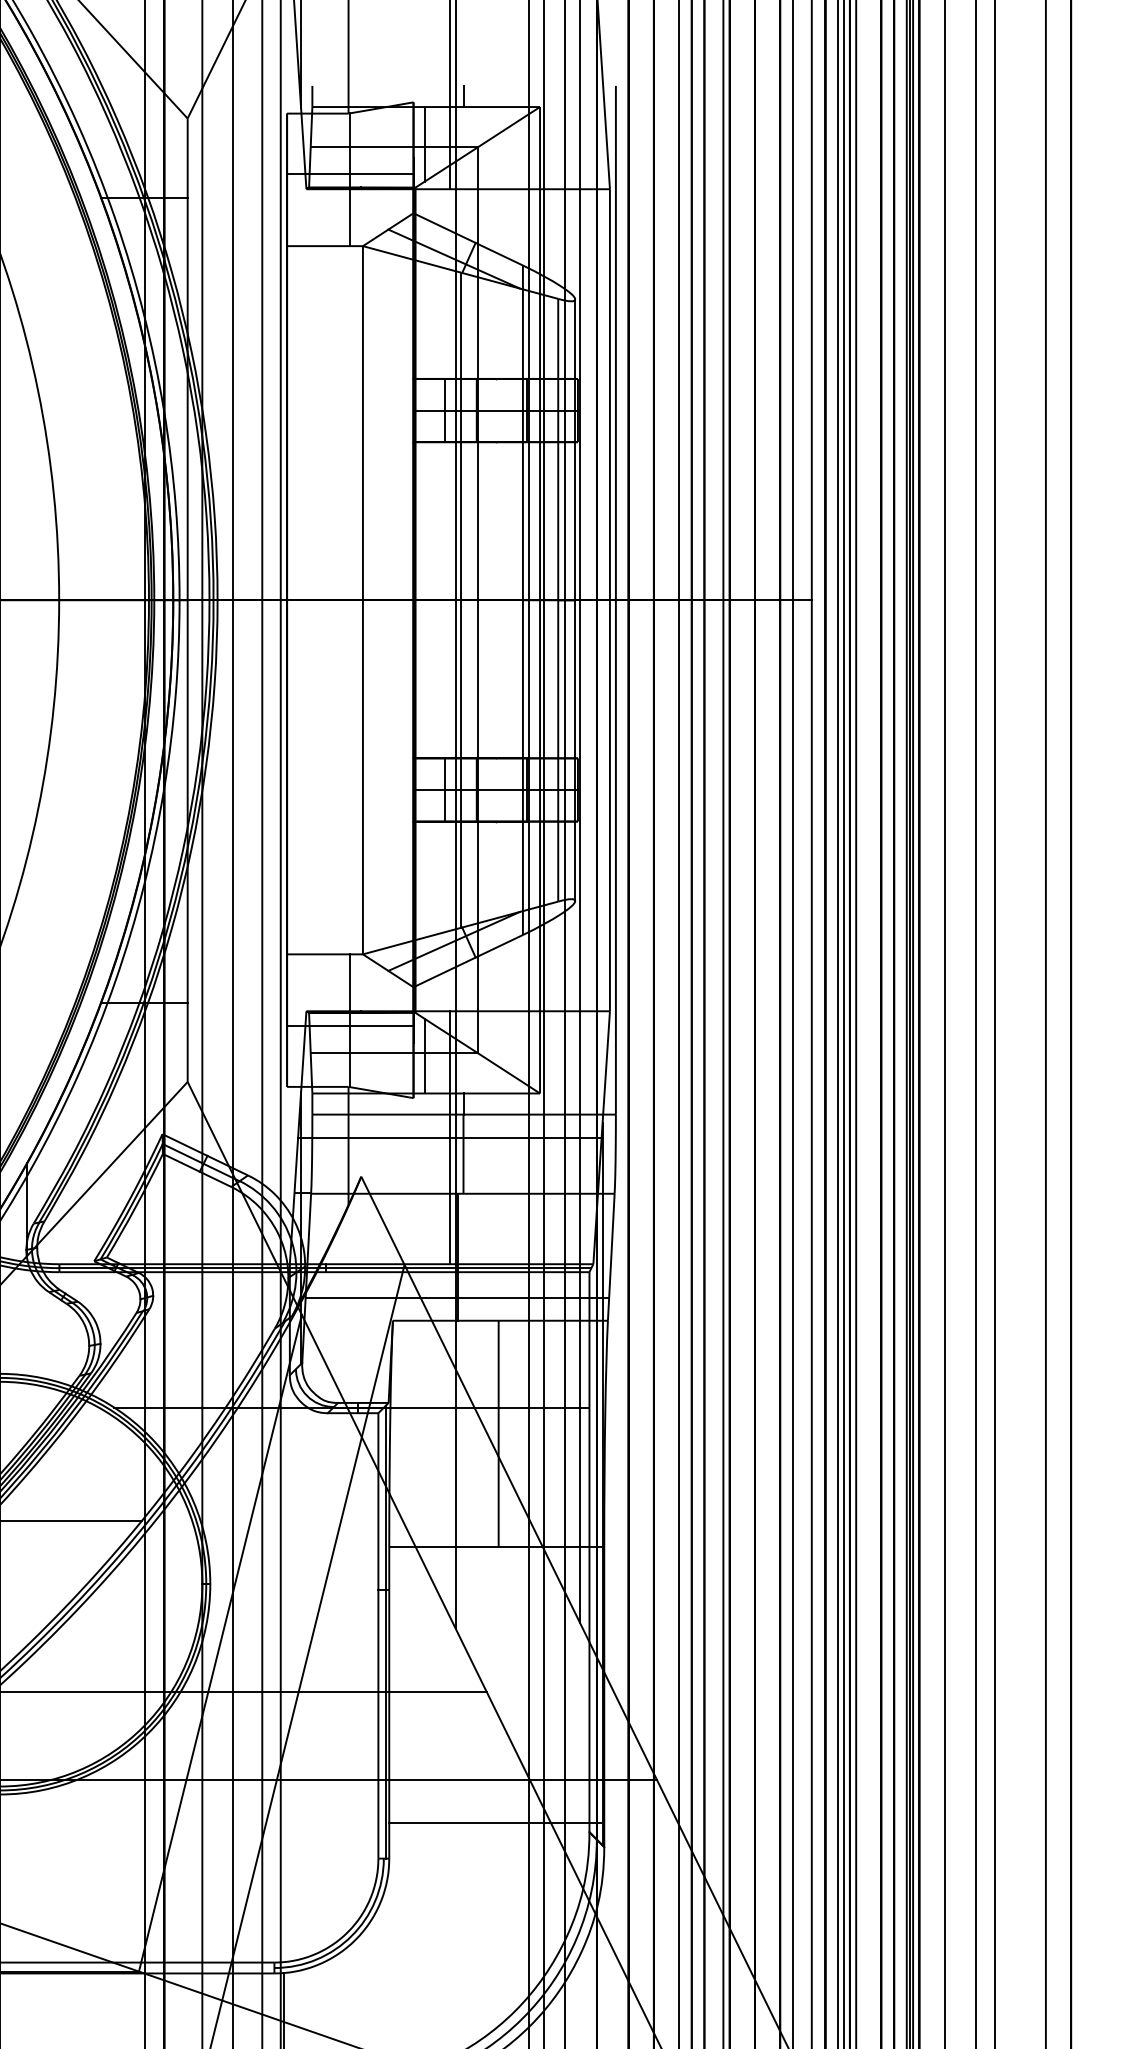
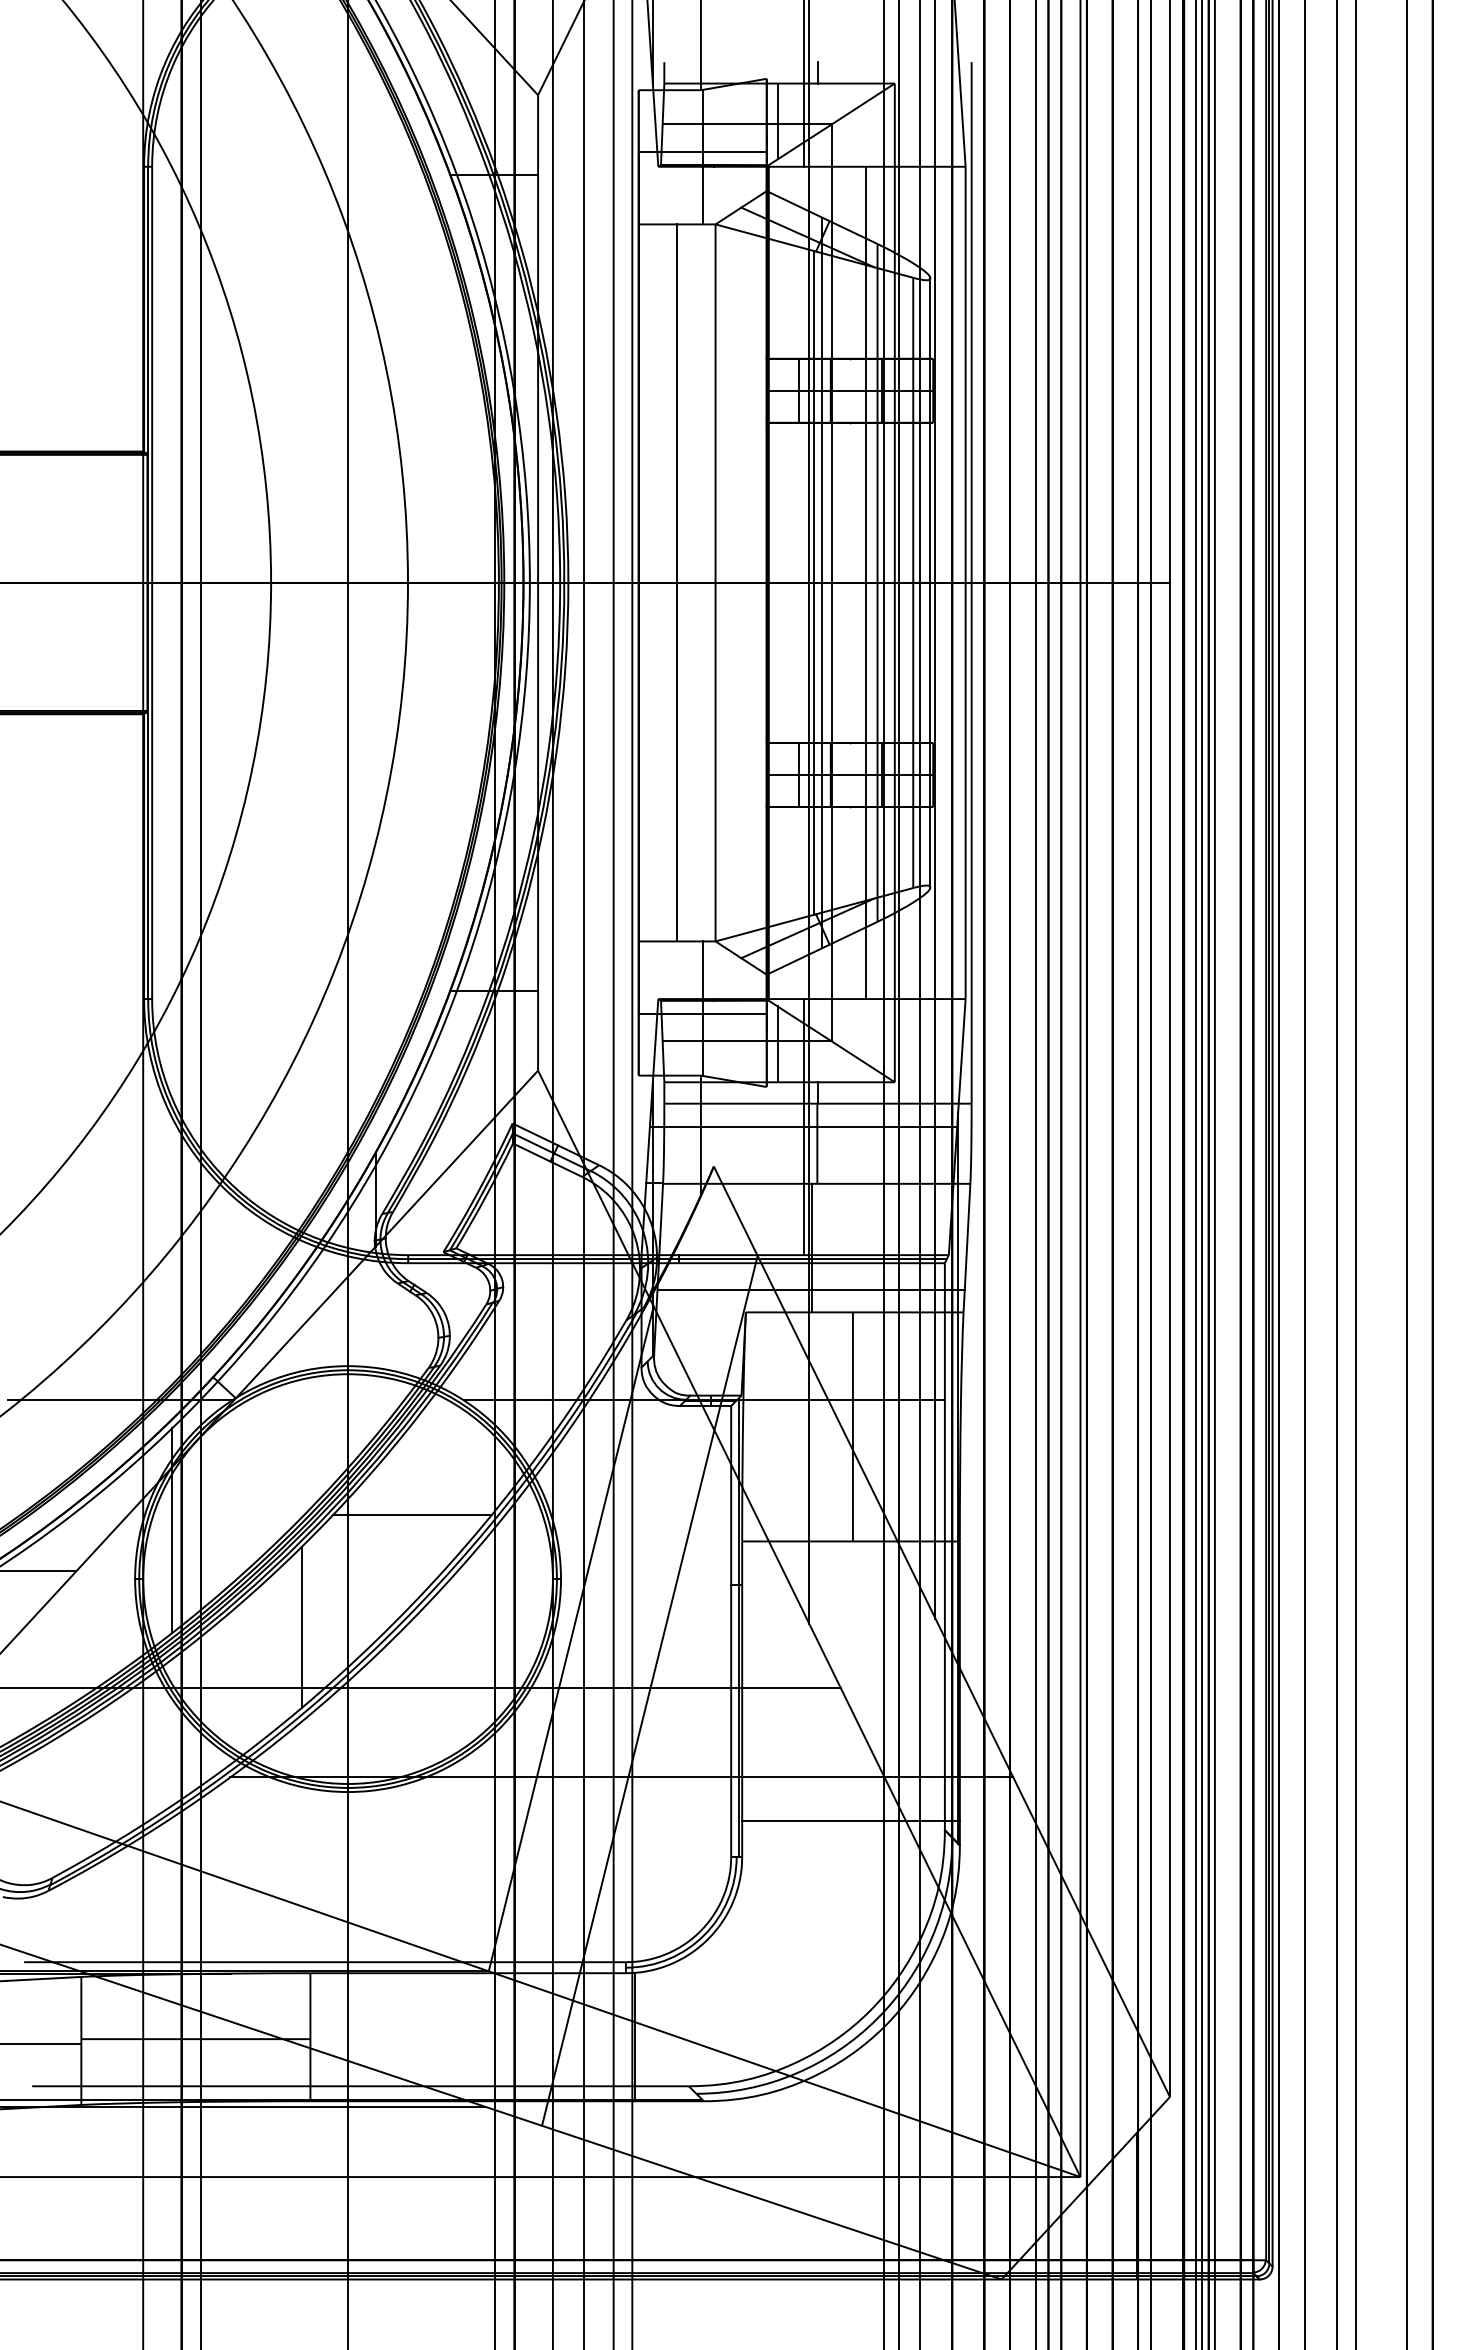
line: (325, 599) -> (677, 582), added
line: (468, 599) -> (822, 582), added
line: (512, 599) -> (866, 582), added

